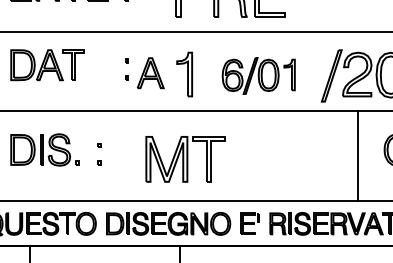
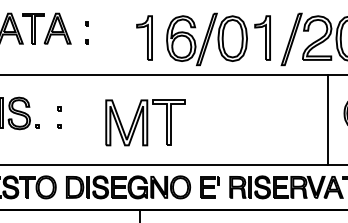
part: (150, 73) -> (57, 29), moved
part: (258, 75) -> (218, 39), size x1.43
line: (357, 156) -> (327, 120), moved

